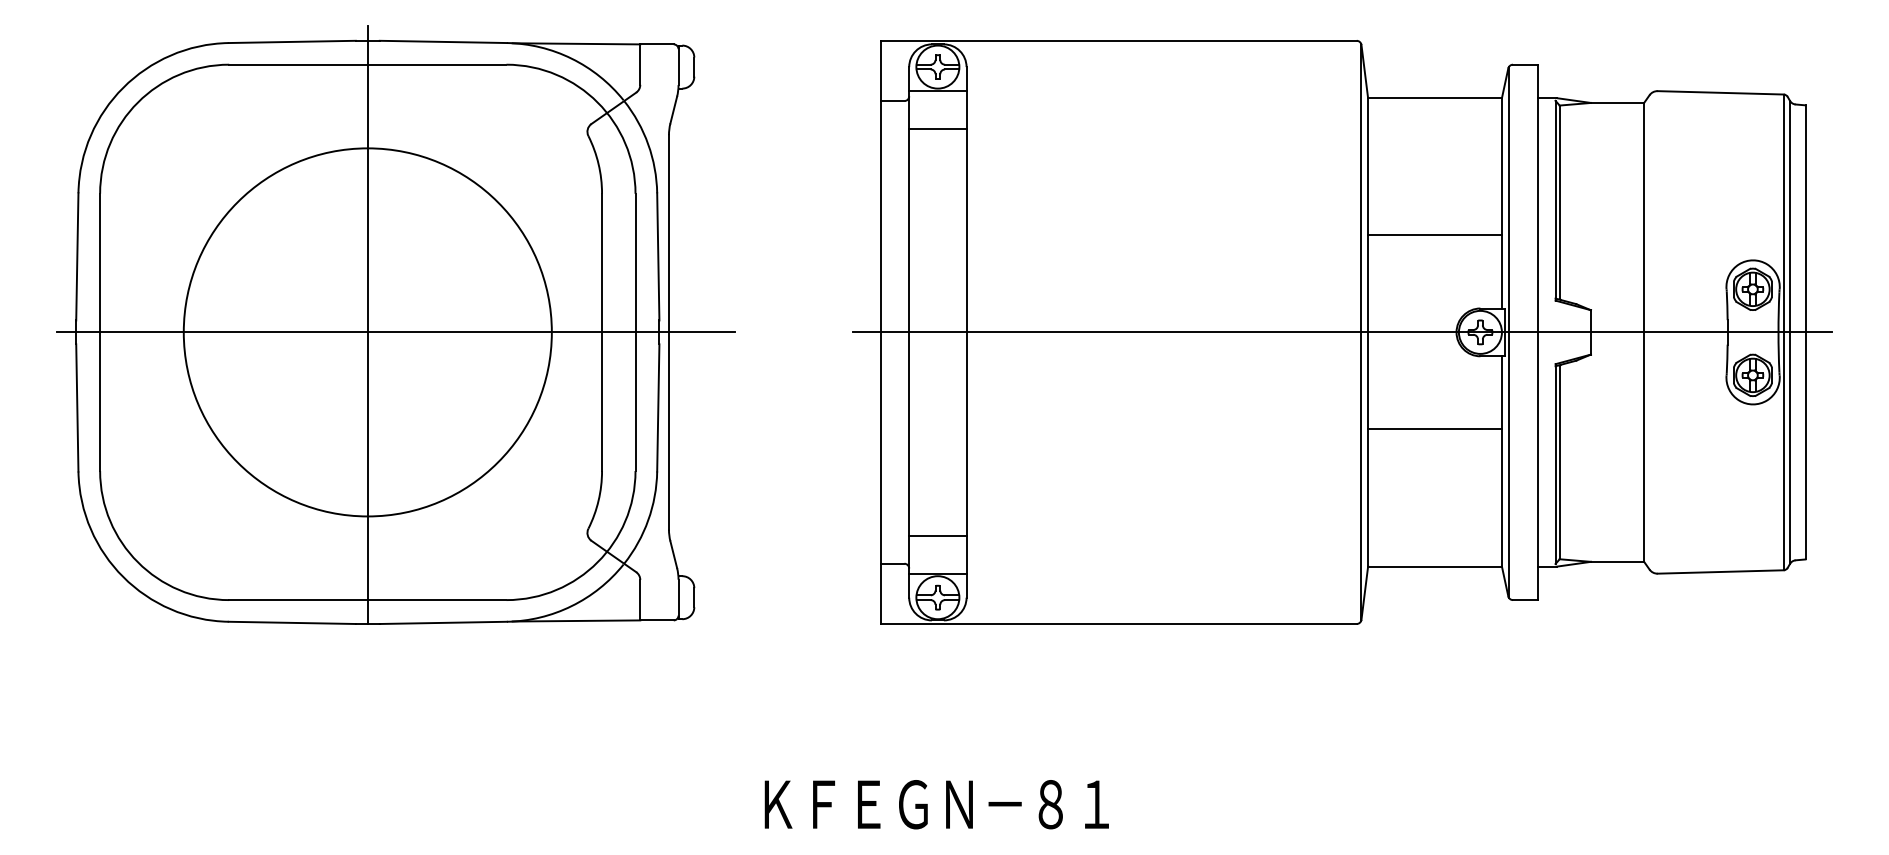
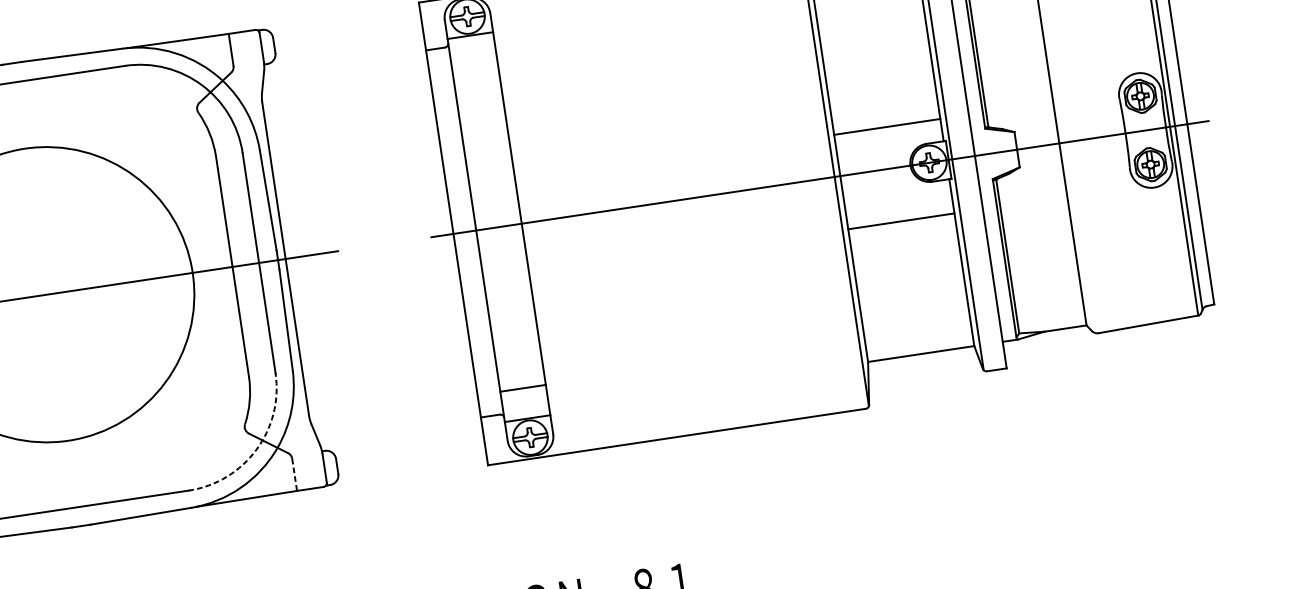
line: (937, 129) -> (474, 66), removed
line: (1434, 235) -> (886, 127), moved
line: (367, 324) -> (45, 288), removed
line: (1434, 429) -> (900, 221), moved
arc: (597, 562) -> (256, 450), solid -> dashed
line: (640, 600) -> (294, 475), solid -> dashed

